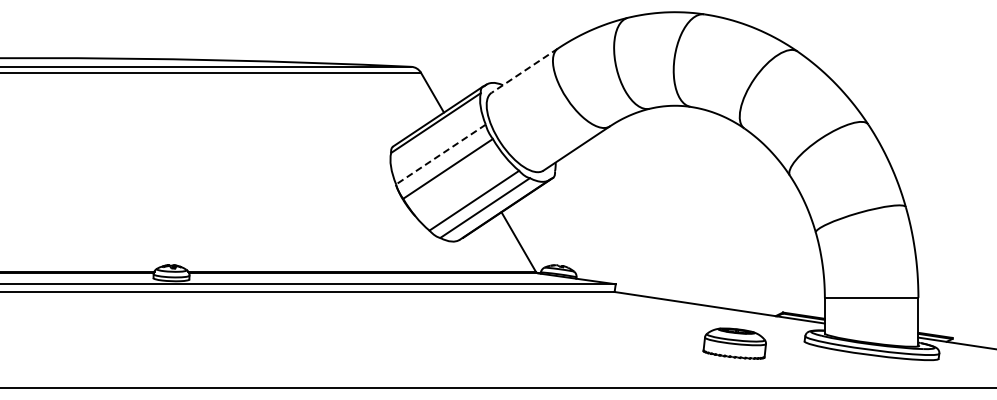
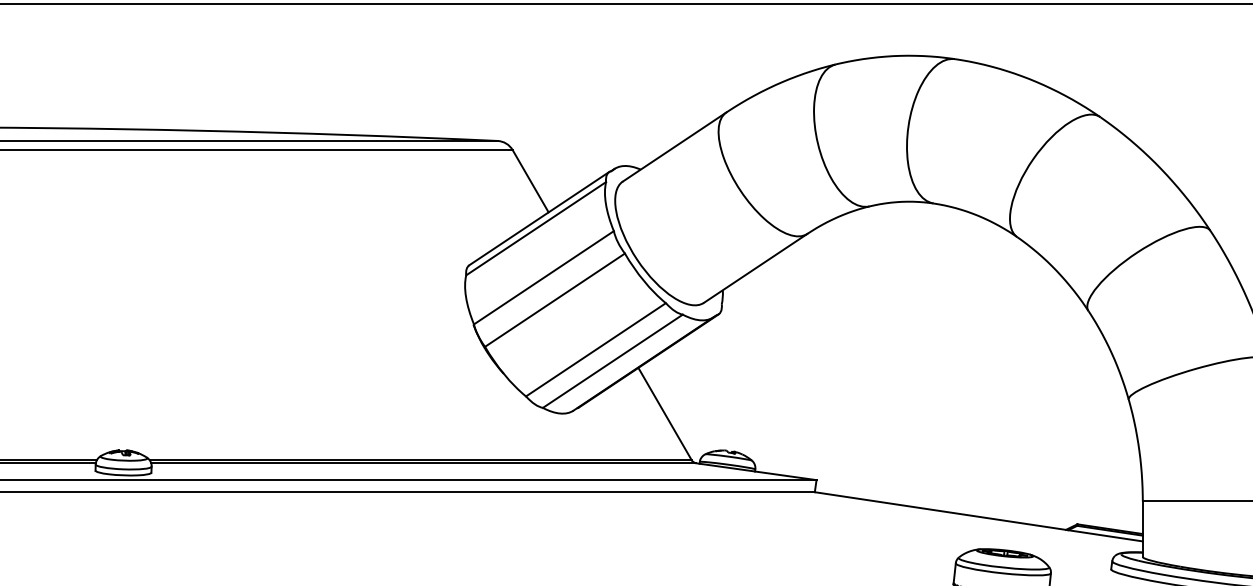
line: (524, 70) -> (674, 146), dashed -> solid
line: (441, 154) -> (544, 277), dashed -> solid

